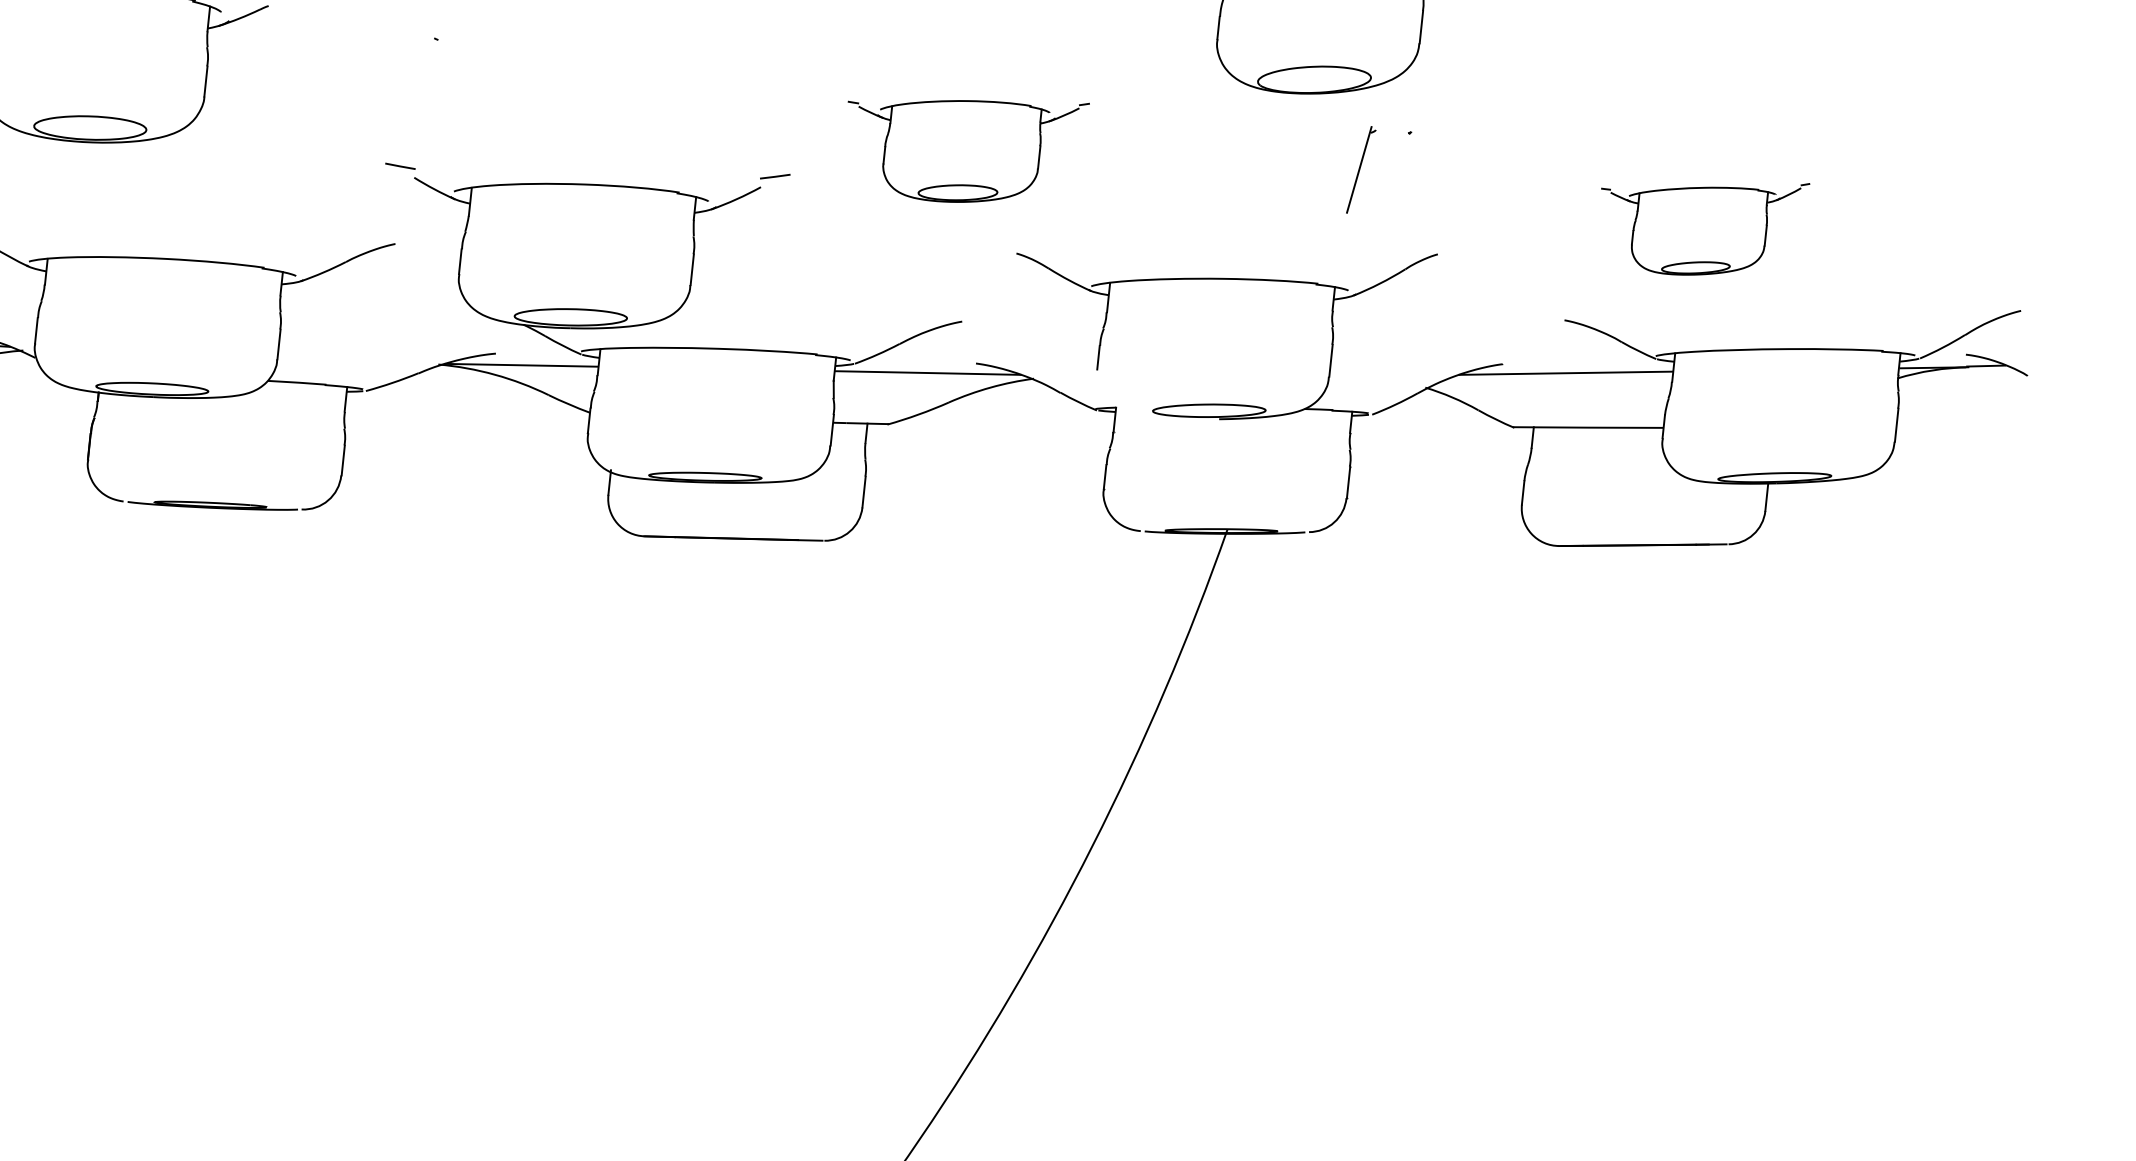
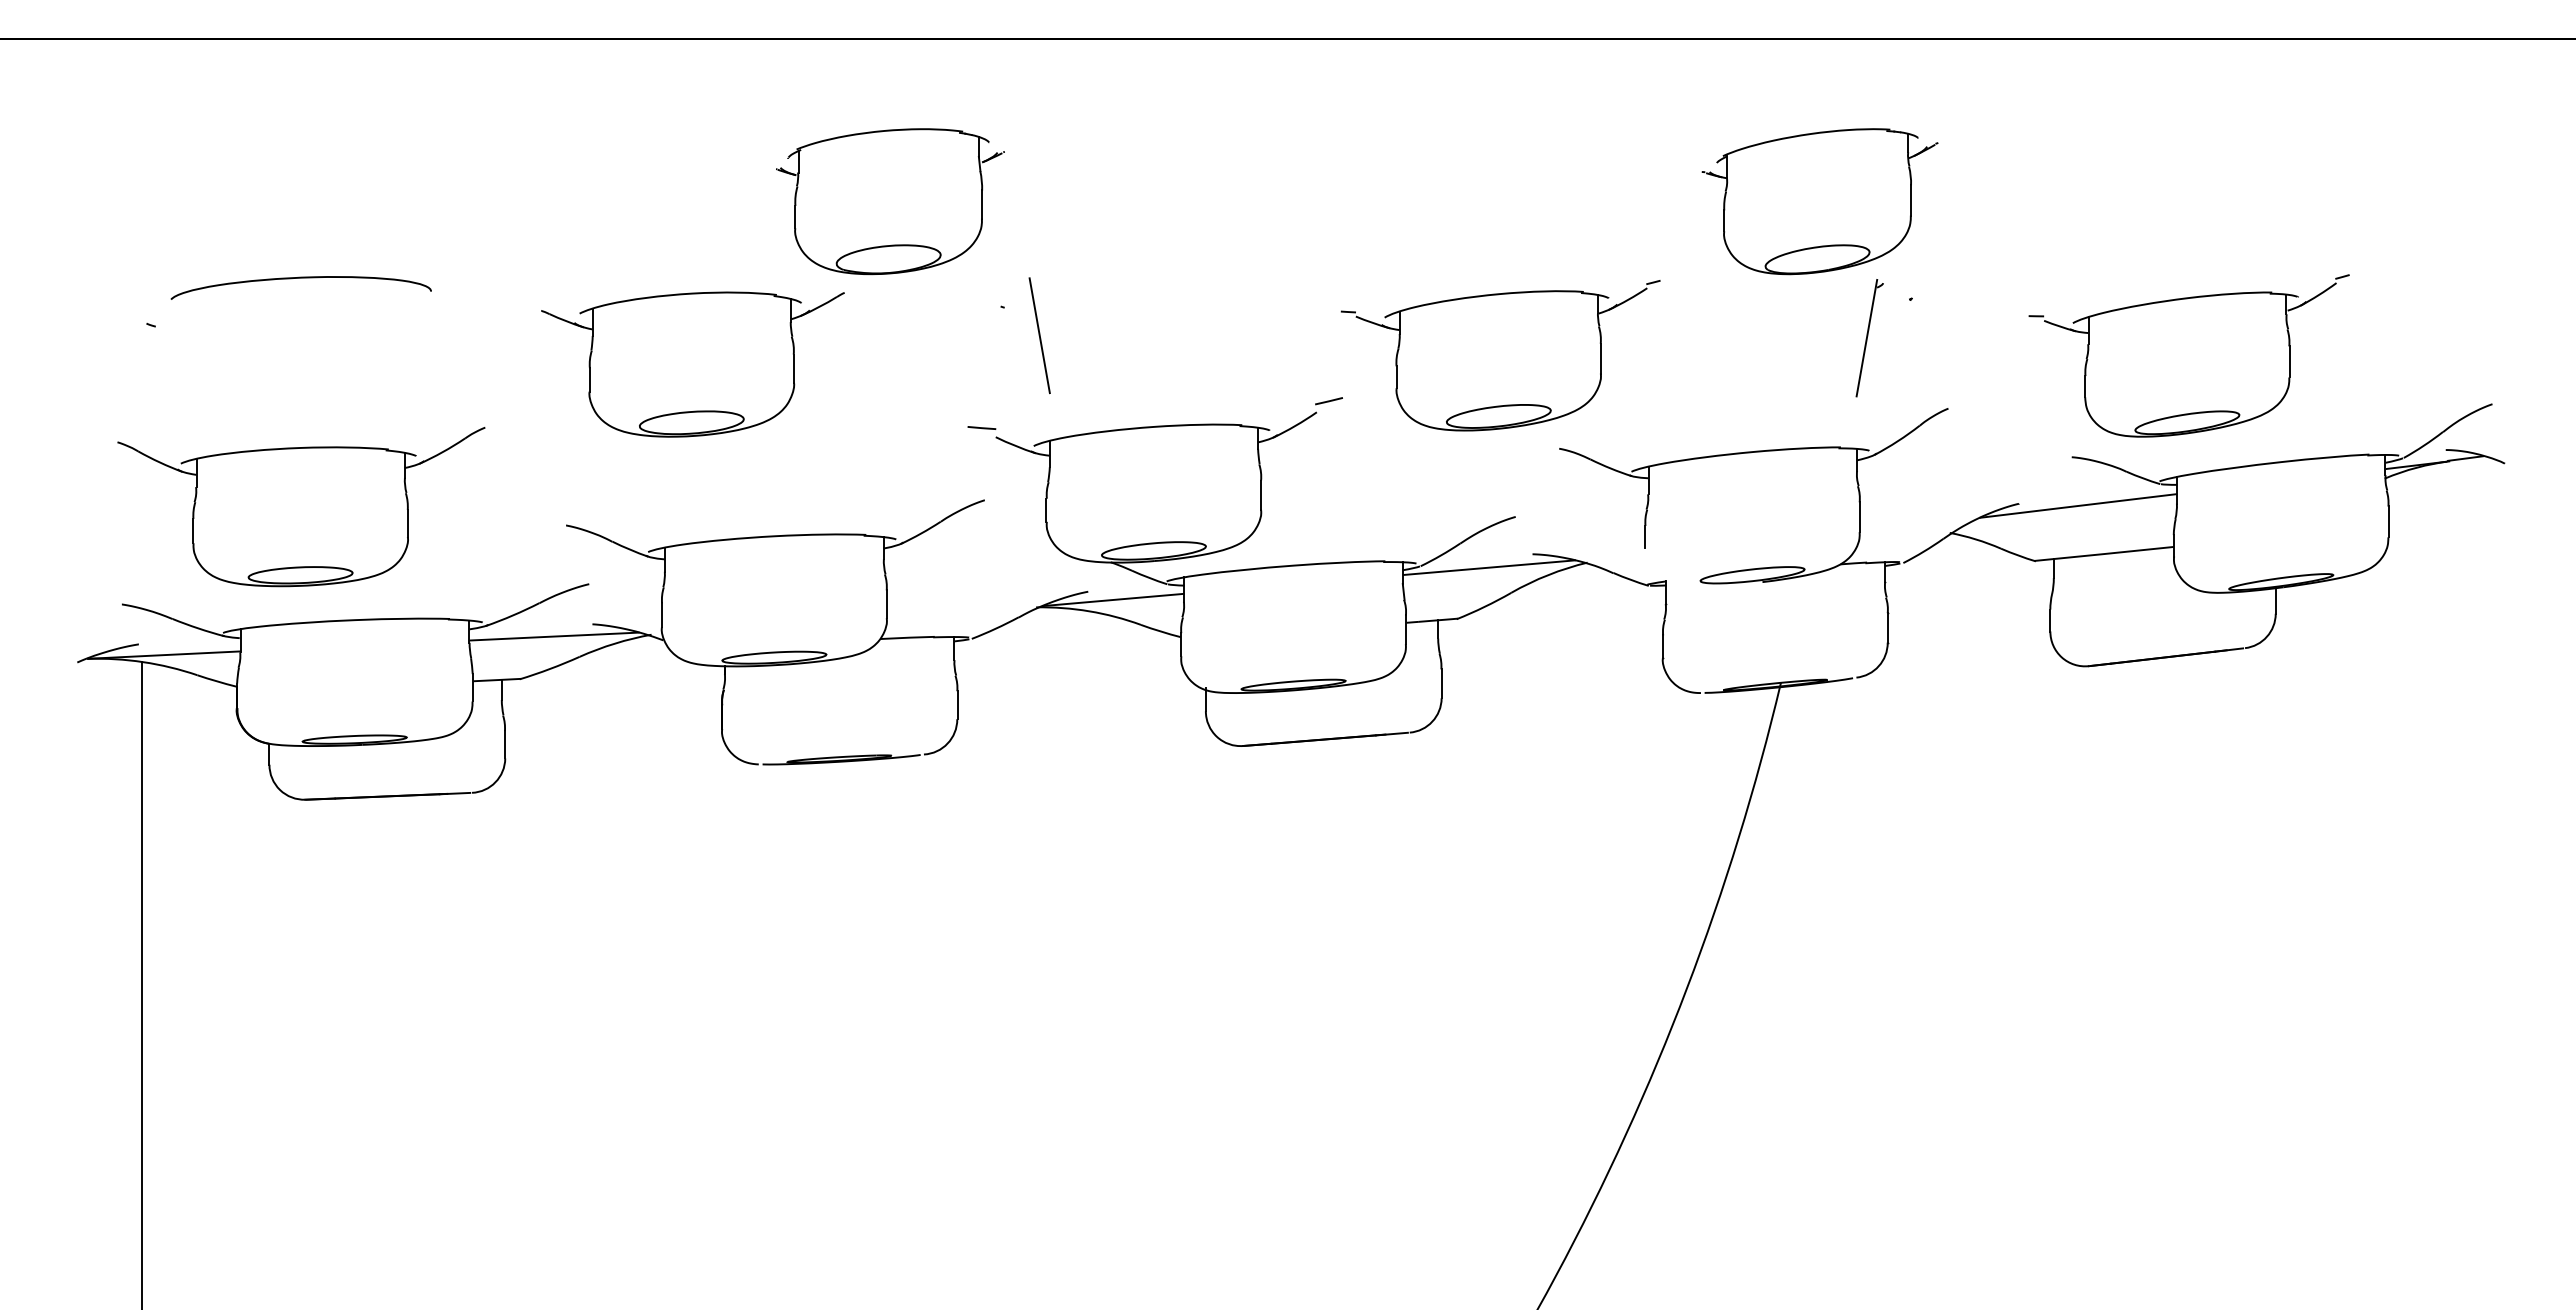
line: (472, 73) -> (1039, 335), added
part: (964, 147) -> (1500, 355), size x1.43
part: (1361, 170) -> (1869, 338), size x1.43
part: (1700, 224) -> (2188, 355), size x1.67

